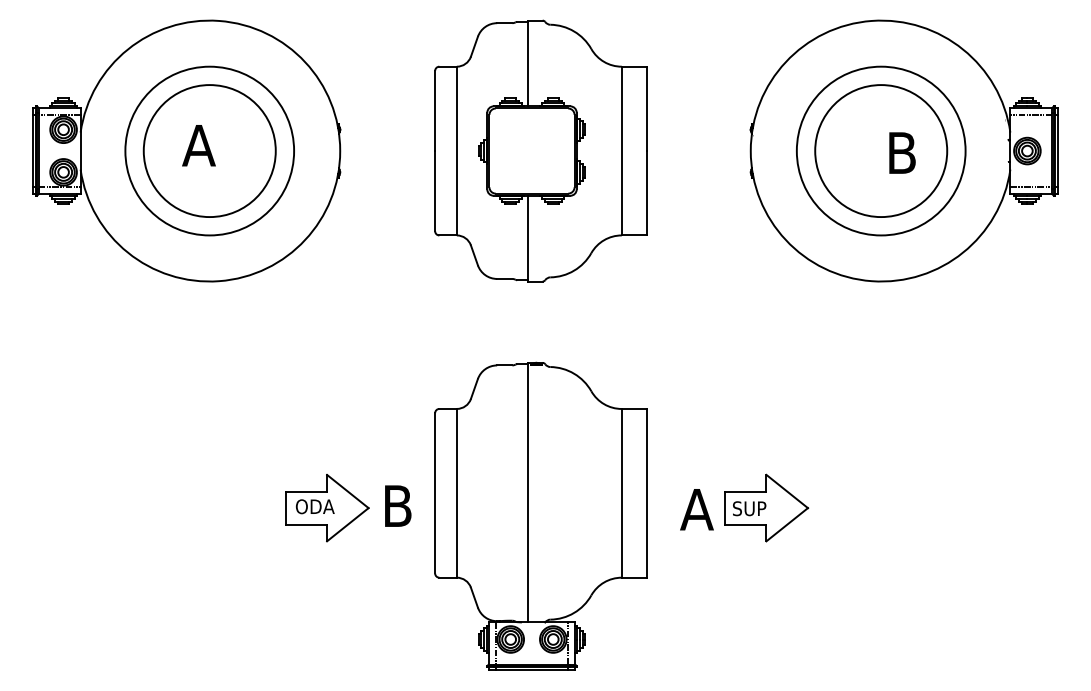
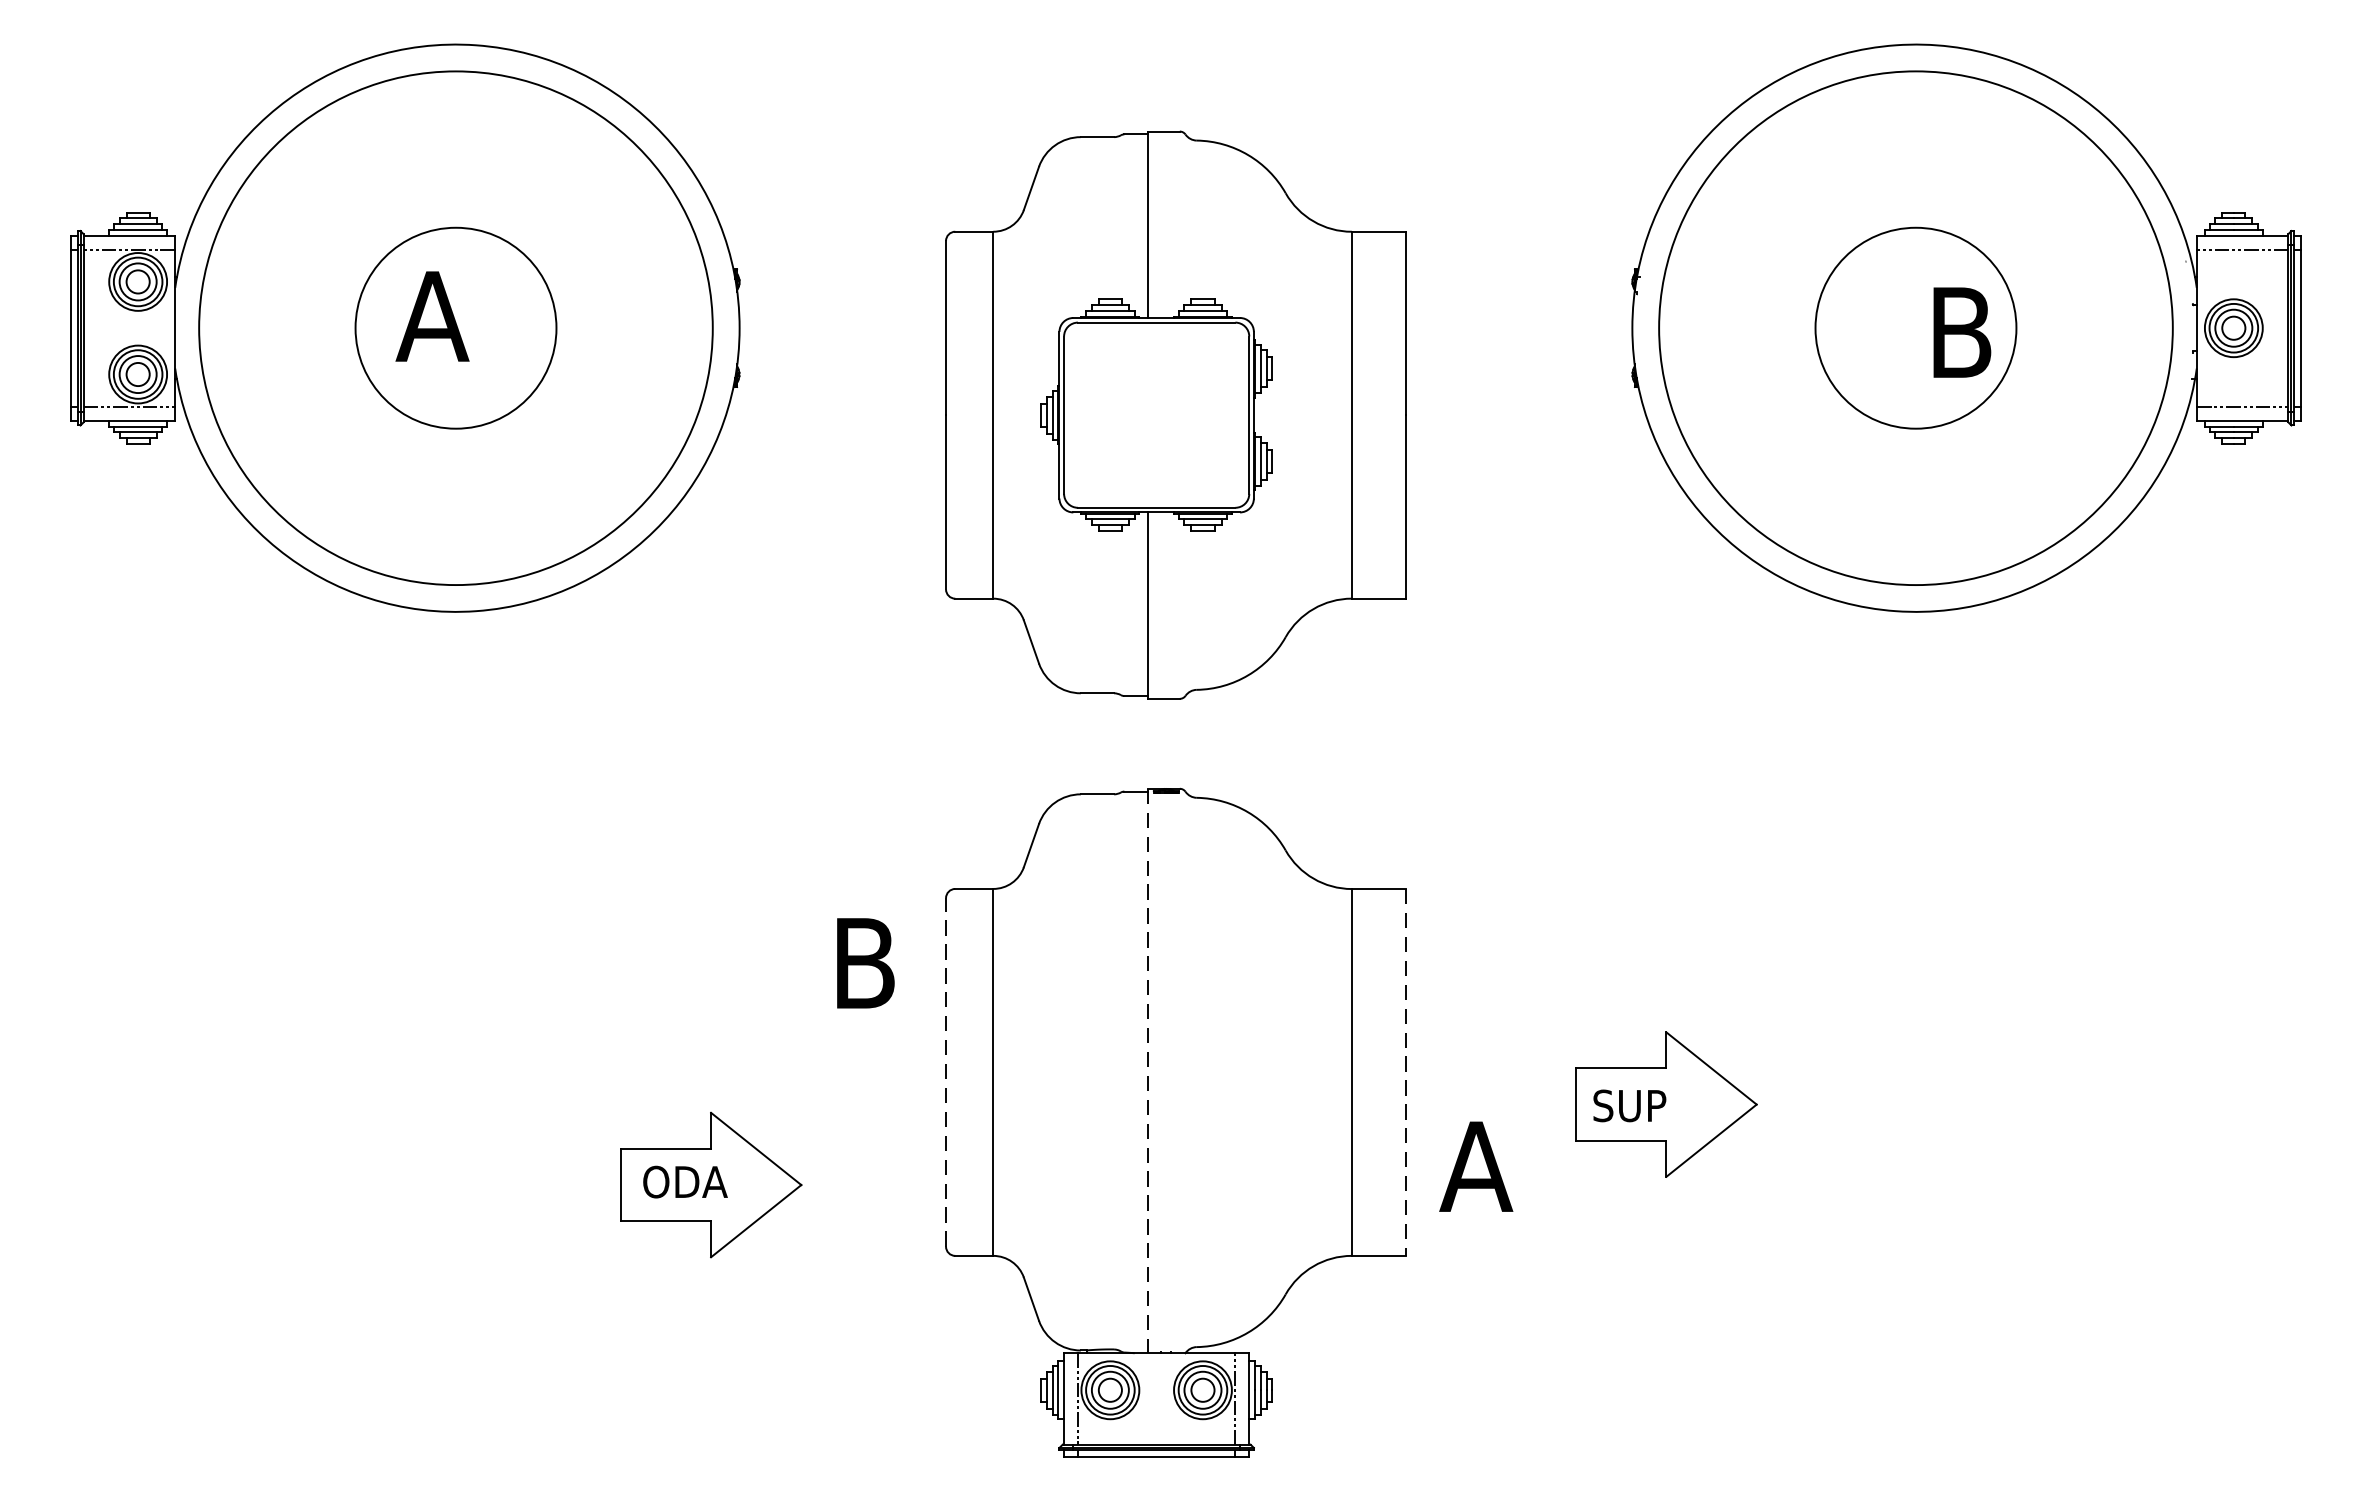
circle: (209, 150) -> (455, 326), size x1.4
part: (540, 150) -> (1175, 413), moved
circle: (880, 150) -> (1914, 326), size x1.4
circle: (209, 151) -> (455, 329), size x0.7
circle: (881, 151) -> (1916, 329), size x0.7
line: (435, 492) -> (946, 1070), solid -> dashed
line: (527, 492) -> (1146, 1070), solid -> dashed
line: (646, 493) -> (1405, 1072), solid -> dashed
text: (398, 505) -> (866, 961), moved
part: (327, 508) -> (711, 1185), moved
text: (696, 509) -> (1475, 1166), moved

